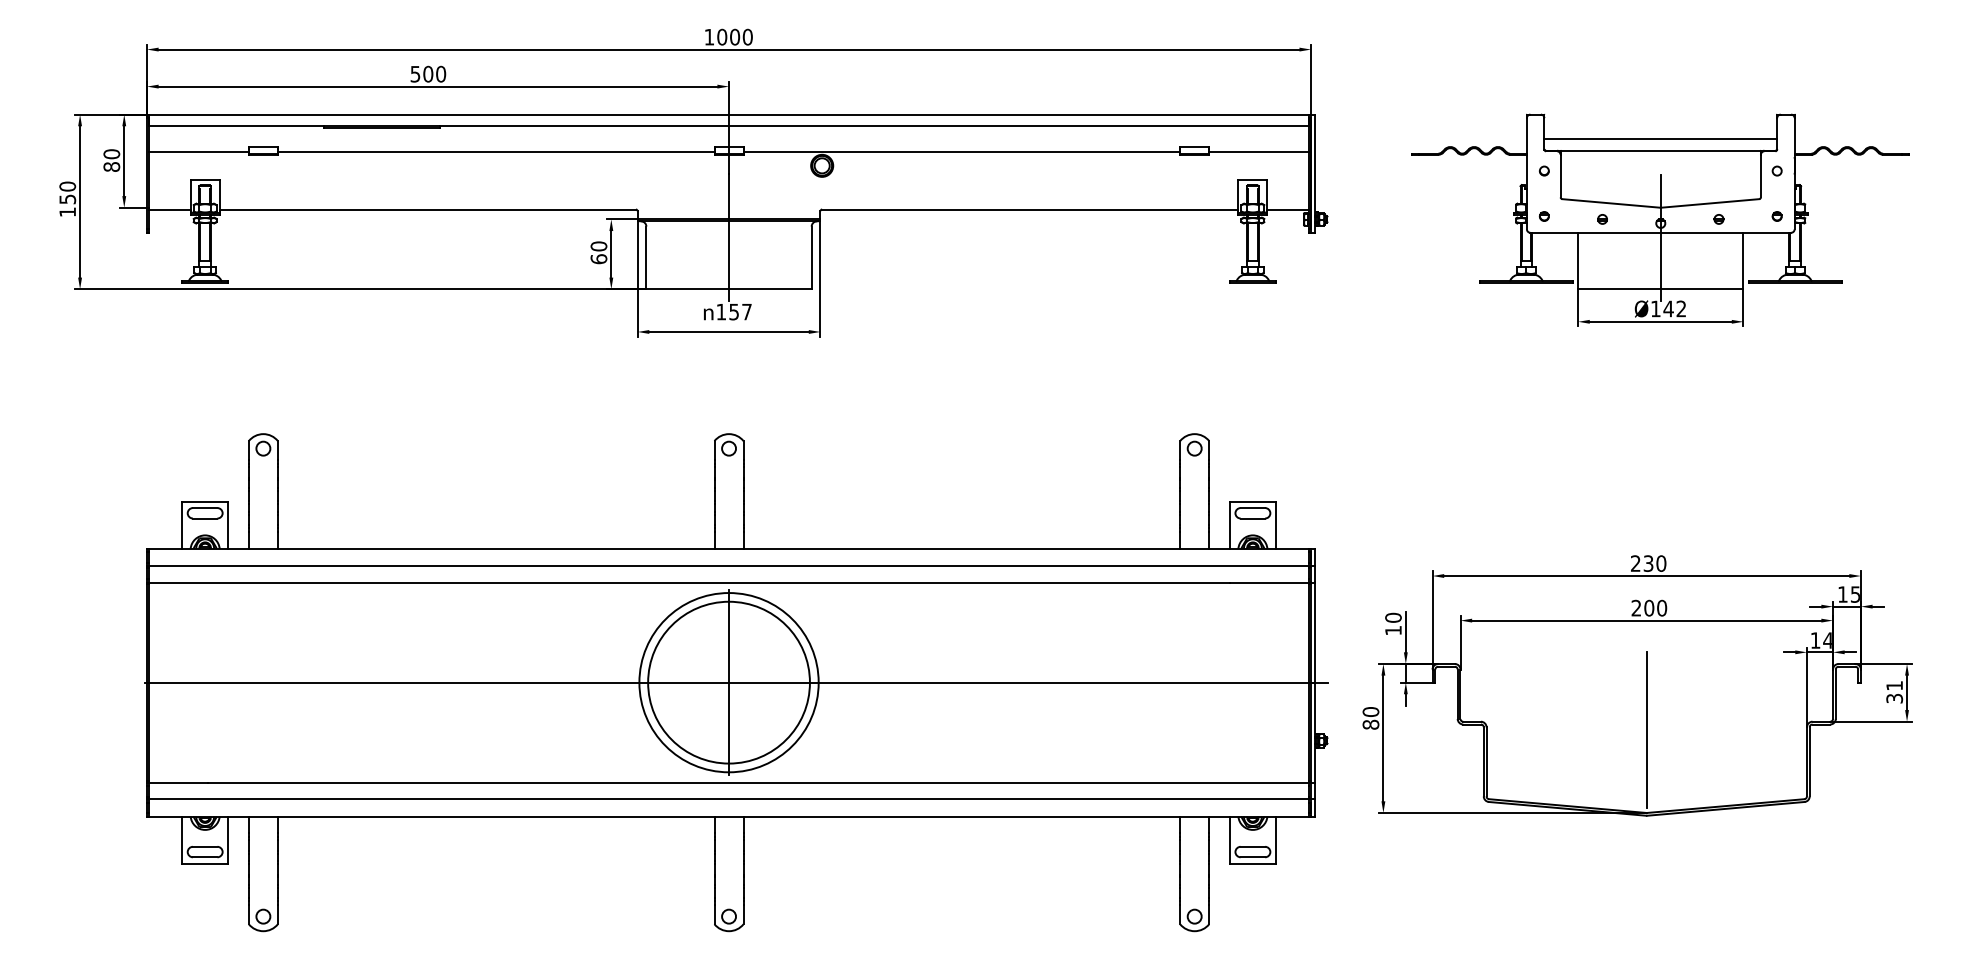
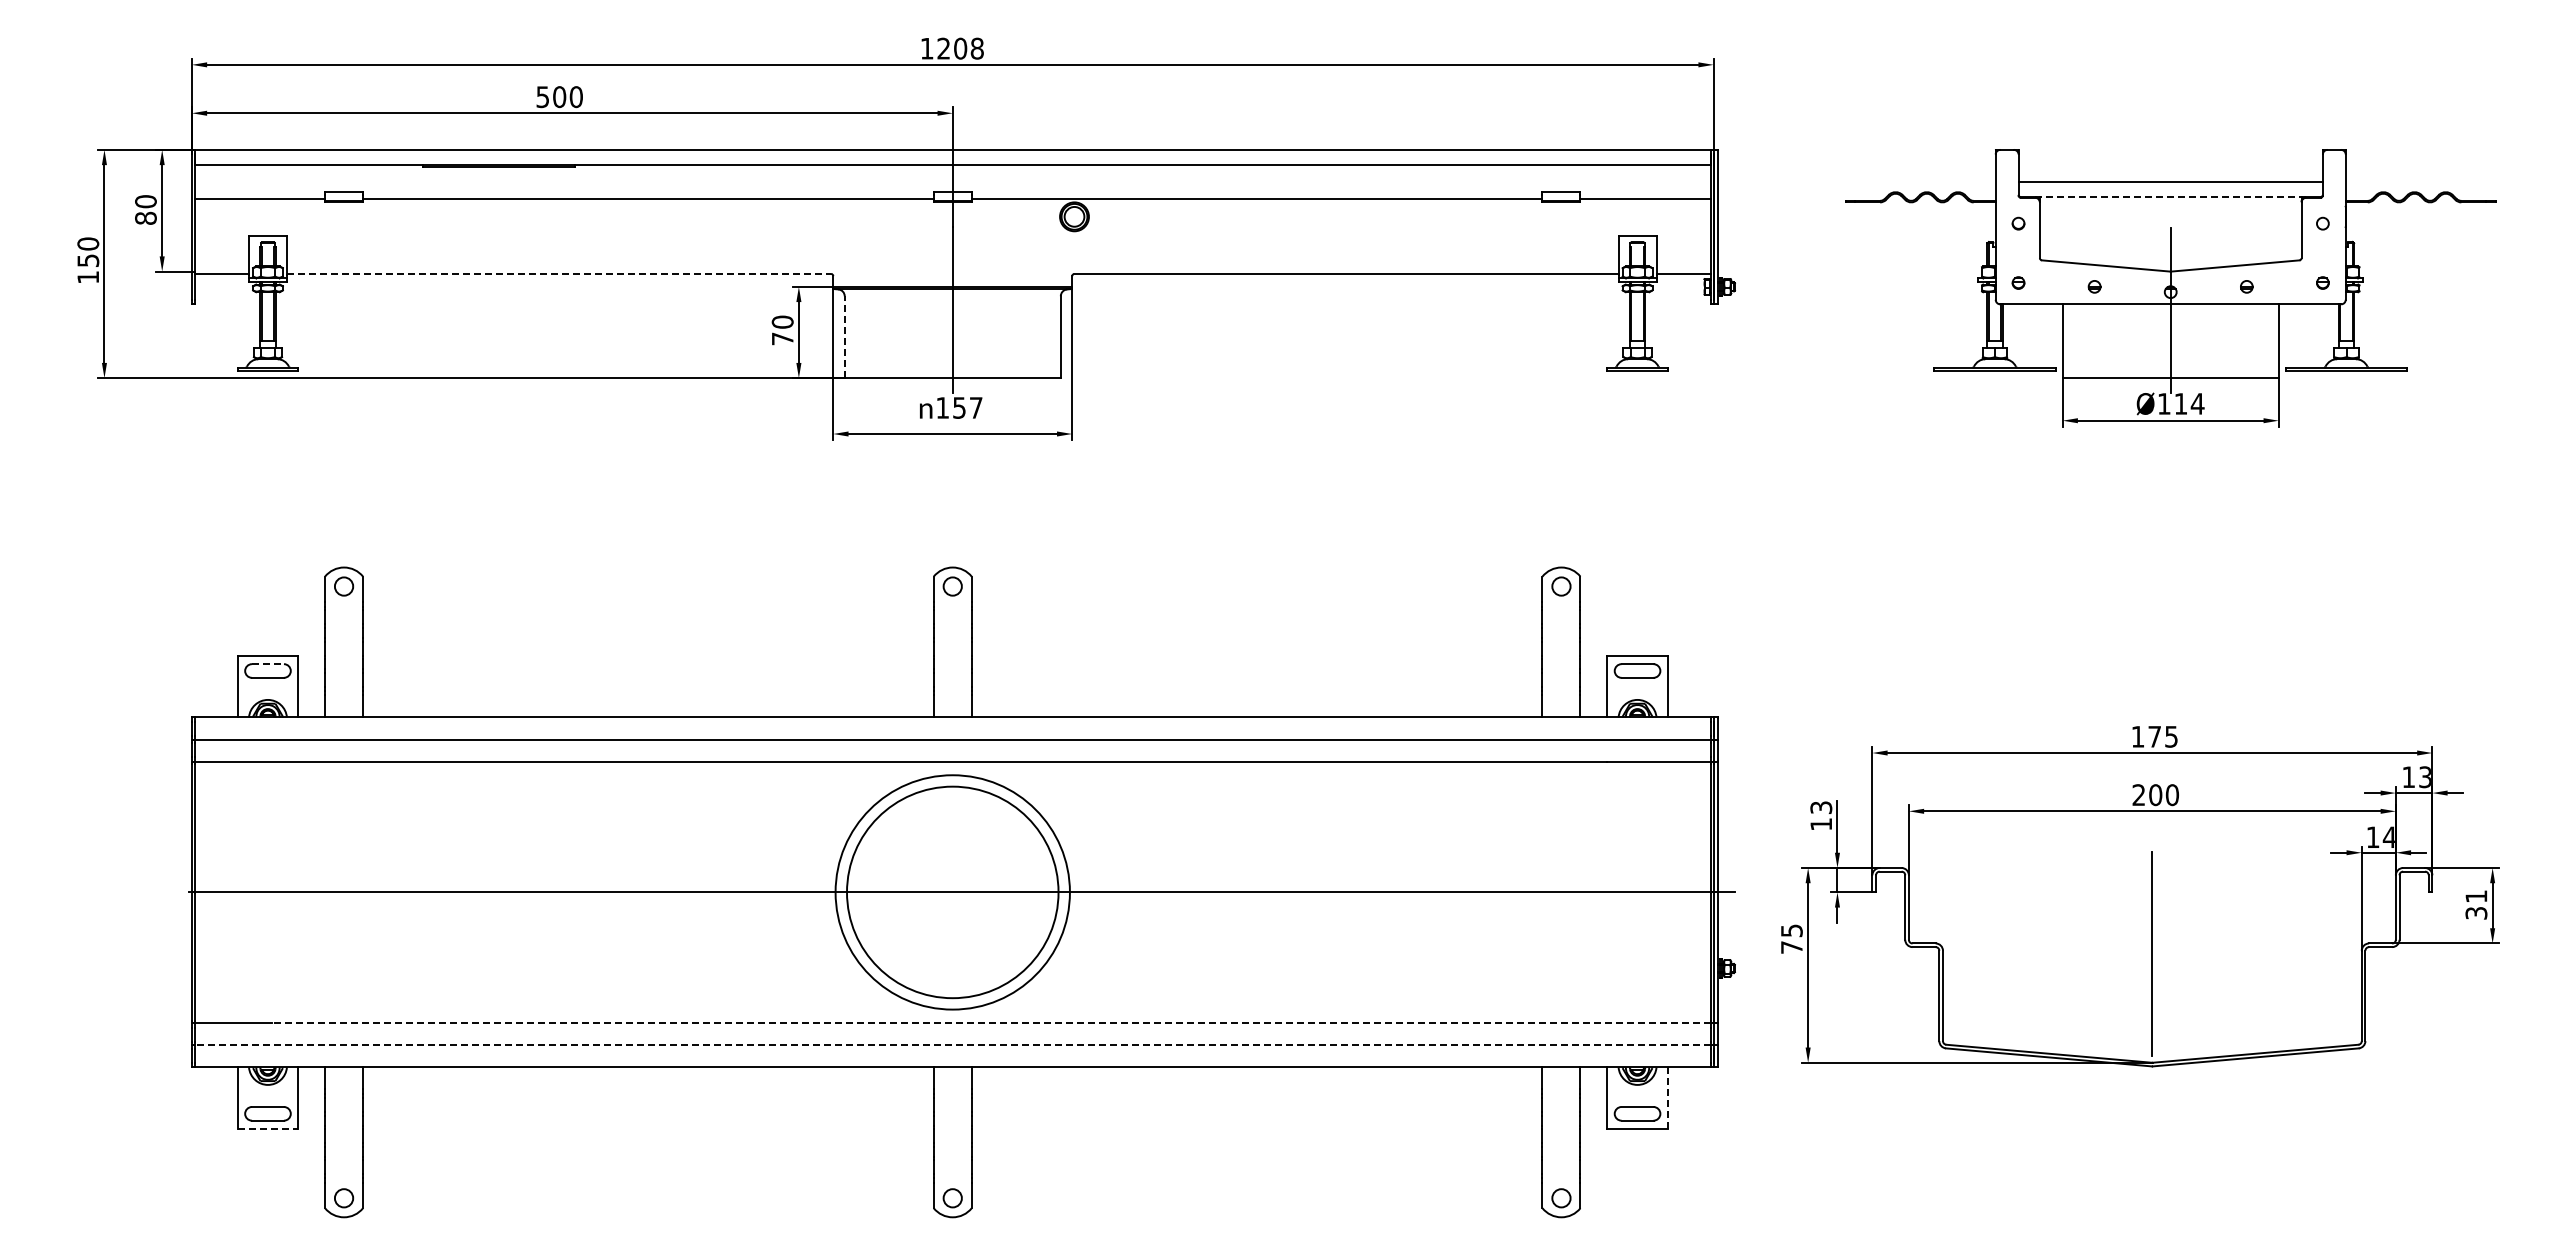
text: (734, 37) -> (960, 48), 1000 -> 1208
line: (1661, 151) -> (2171, 197), solid -> dashed
line: (428, 209) -> (559, 273), solid -> dashed
text: (598, 258) -> (782, 338), 60 -> 70
line: (646, 258) -> (844, 337), solid -> dashed
text: (1675, 308) -> (2189, 403), Ø142 -> Ø114
line: (204, 508) -> (267, 664), solid -> dashed
text: (1648, 563) -> (2154, 736), 230 -> 175
text: (1854, 593) -> (2424, 776), 15 -> 13
text: (1393, 617) -> (1821, 807), 10 -> 13
line: (728, 682) -> (952, 892), removed
text: (1370, 717) -> (1791, 938), 80 -> 75
line: (757, 782) -> (990, 1023), solid -> dashed
line: (728, 799) -> (952, 1044), solid -> dashed
line: (1275, 840) -> (1667, 1098), solid -> dashed
line: (205, 864) -> (268, 1129), solid -> dashed

